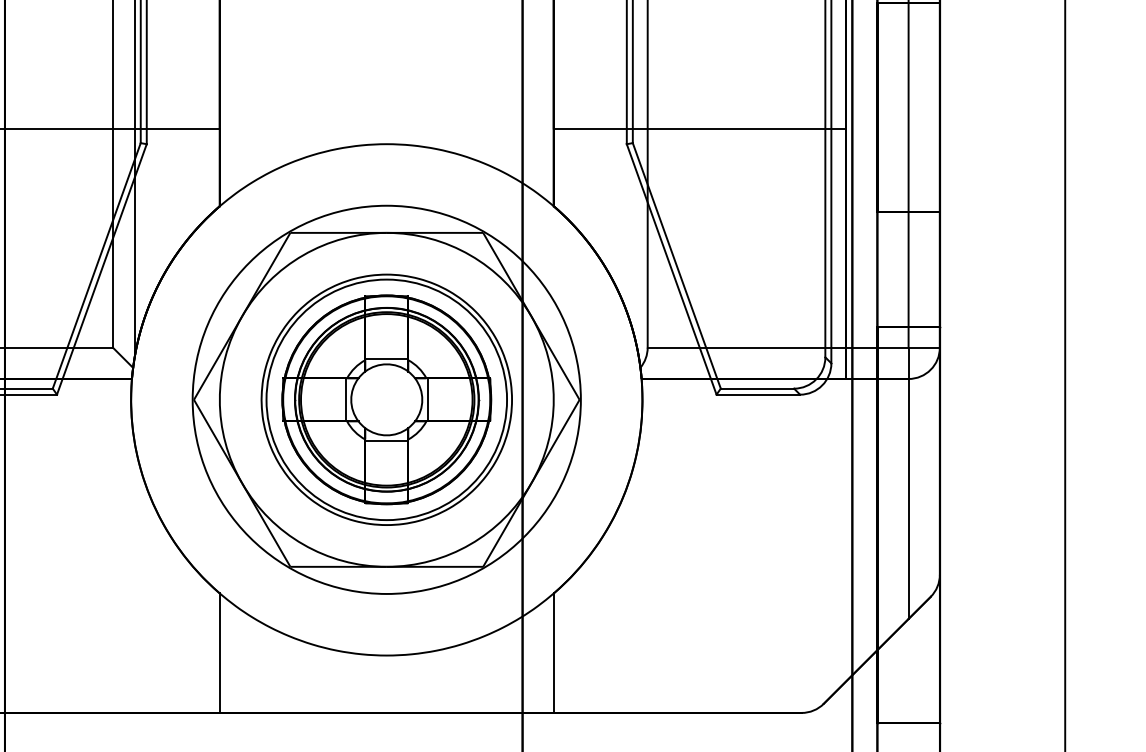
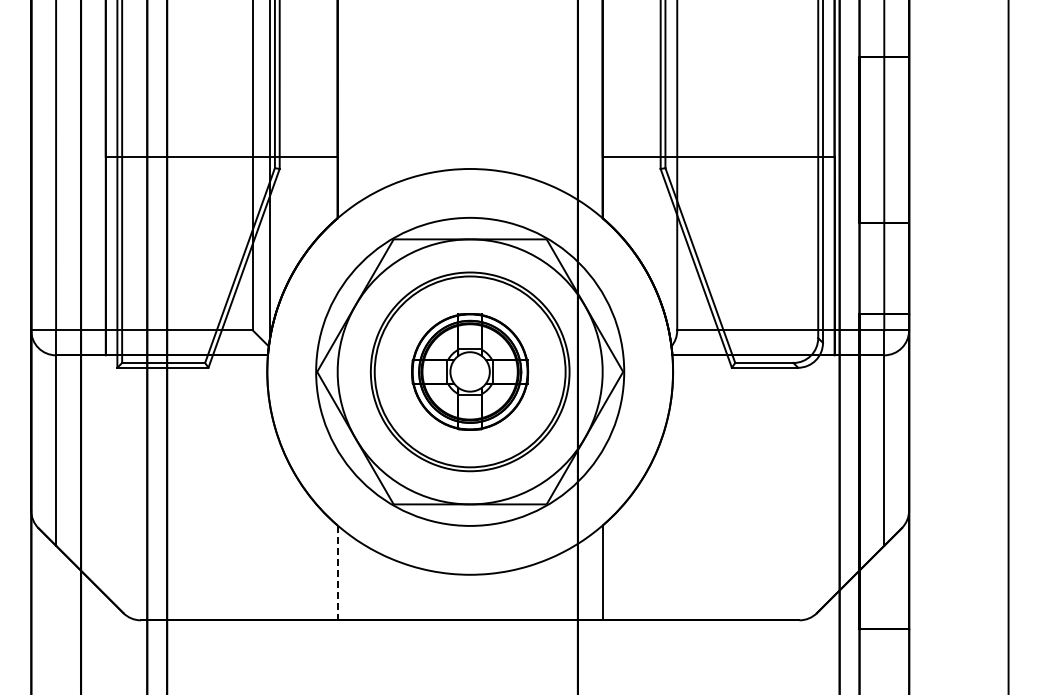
part: (385, 399) -> (469, 371), size x0.7
line: (219, 653) -> (337, 573), solid -> dashed

